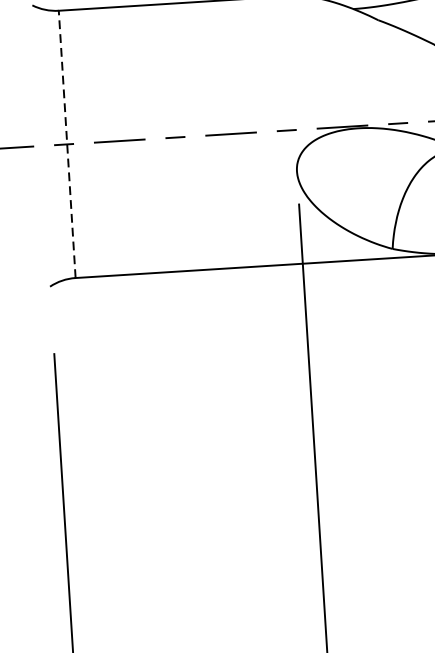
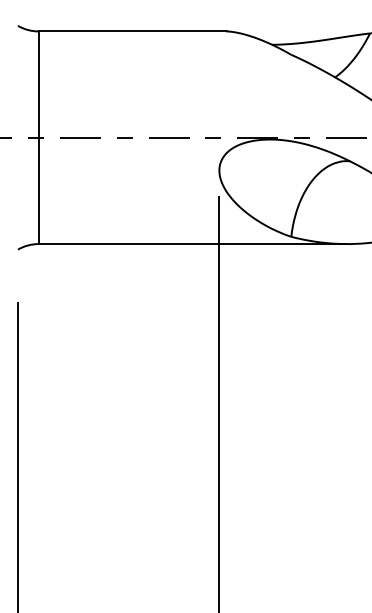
line: (66, 144) -> (38, 137), dashed -> solid

